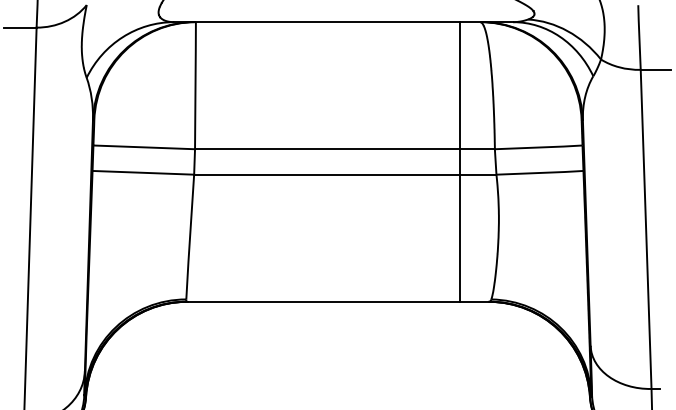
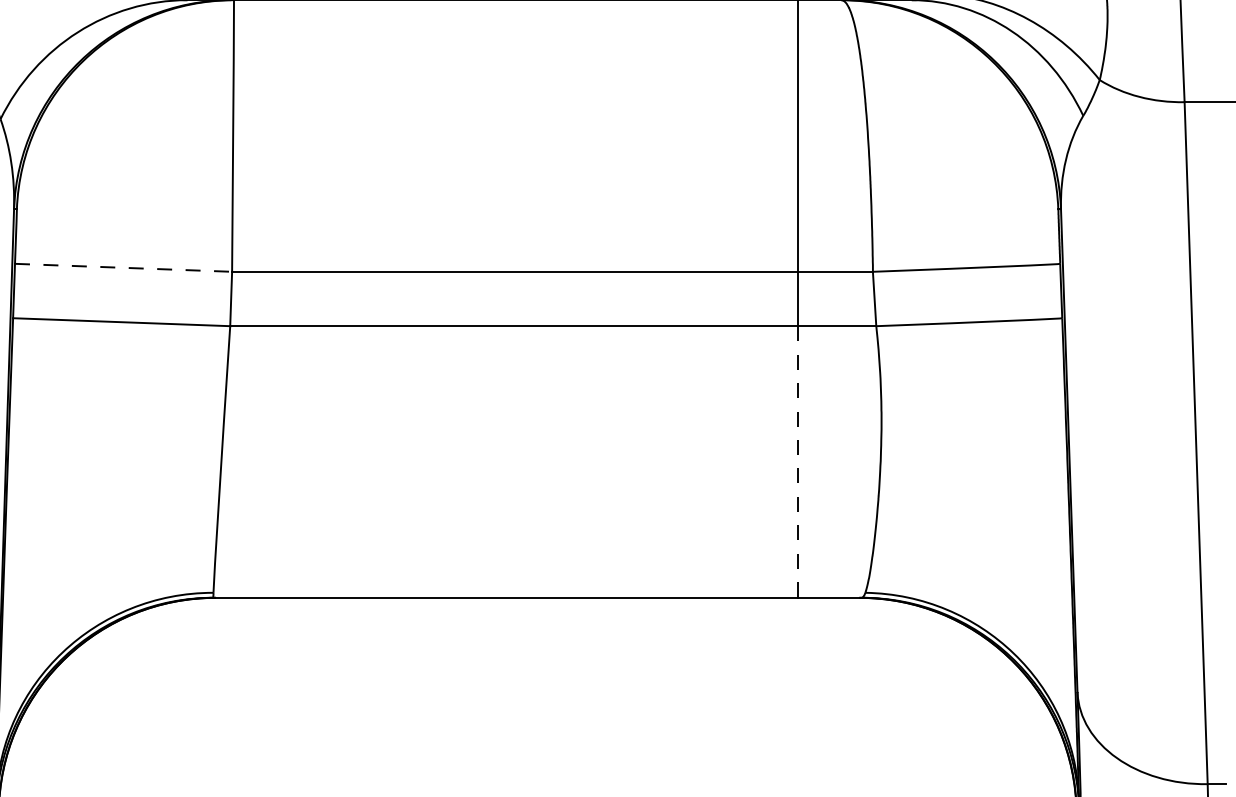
line: (144, 147) -> (124, 268), solid -> dashed
line: (459, 238) -> (797, 462), solid -> dashed

